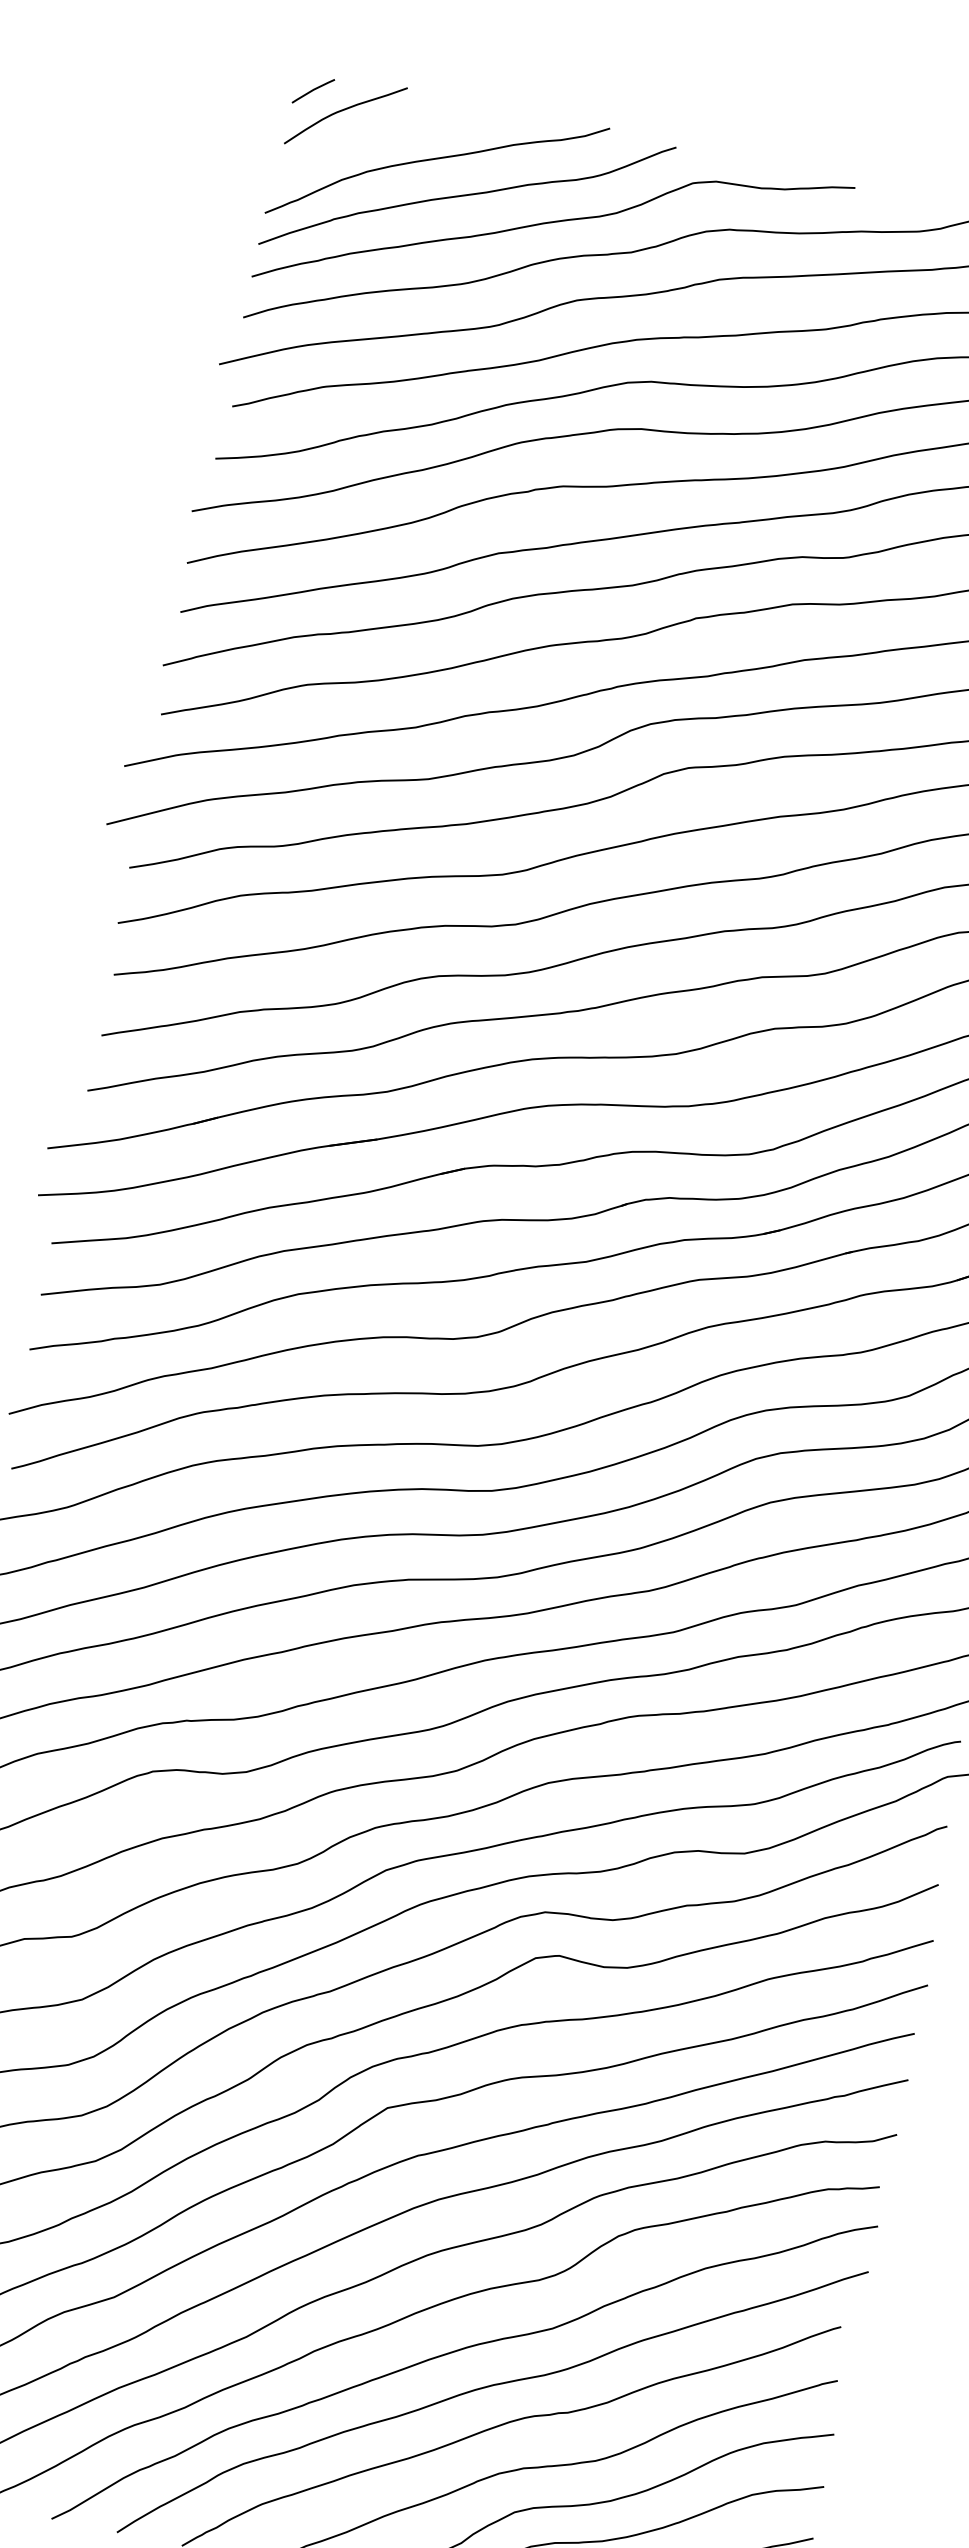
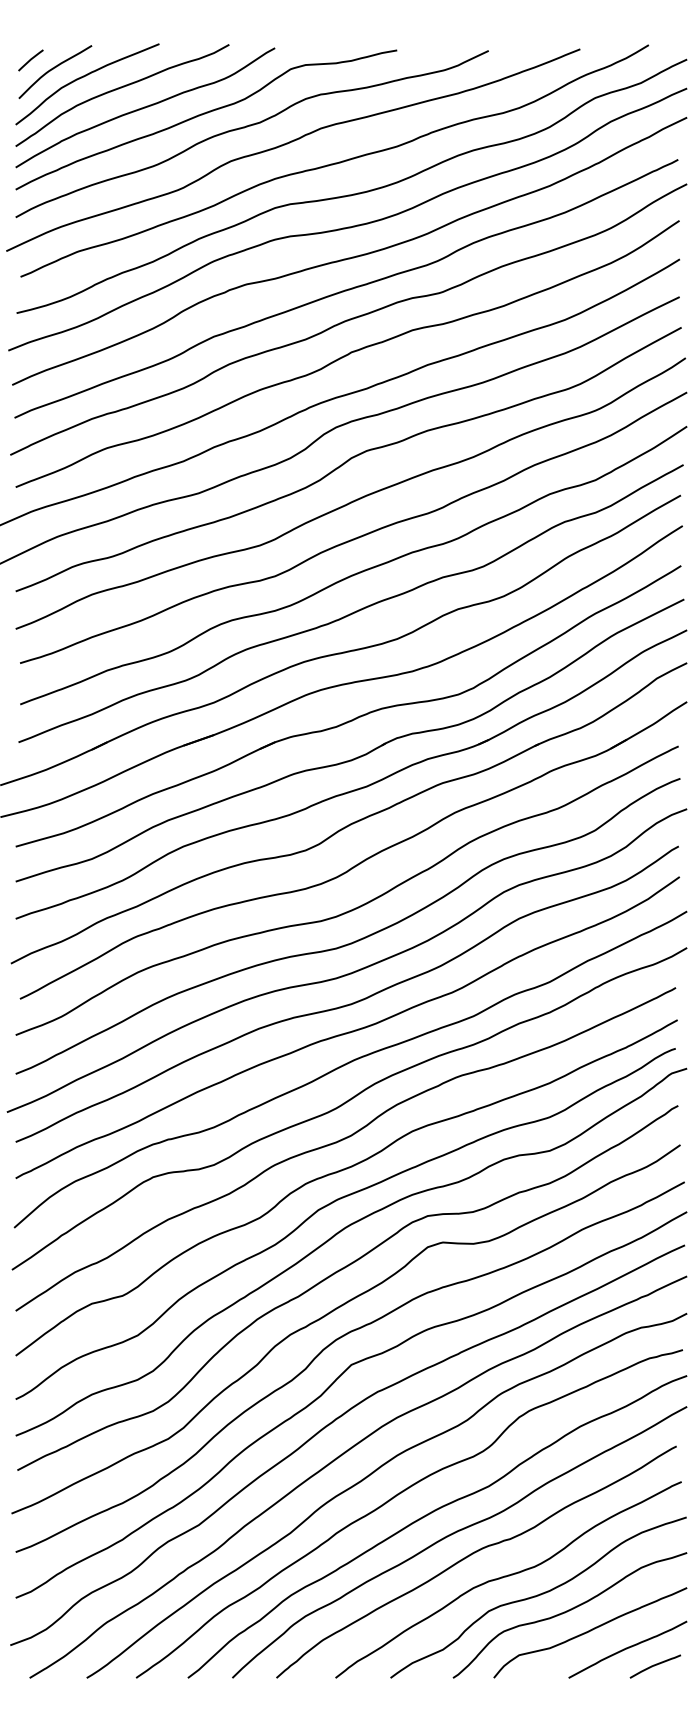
curve: (387, 132) -> (84, 77), added

